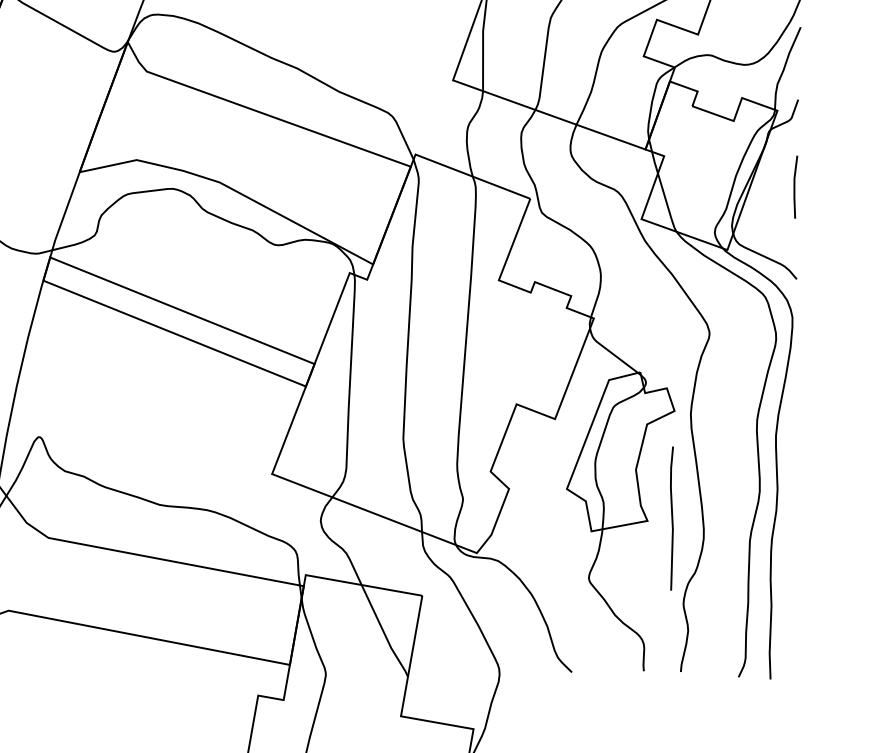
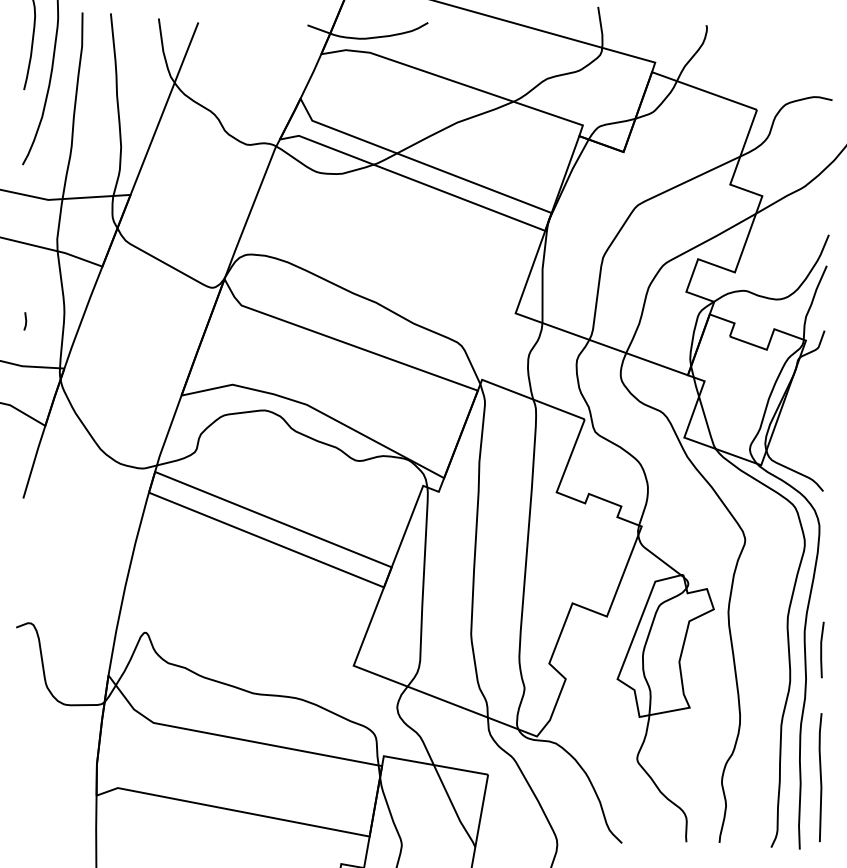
line: (795, 186) -> (822, 649), moved
line: (671, 518) -> (820, 777), moved

